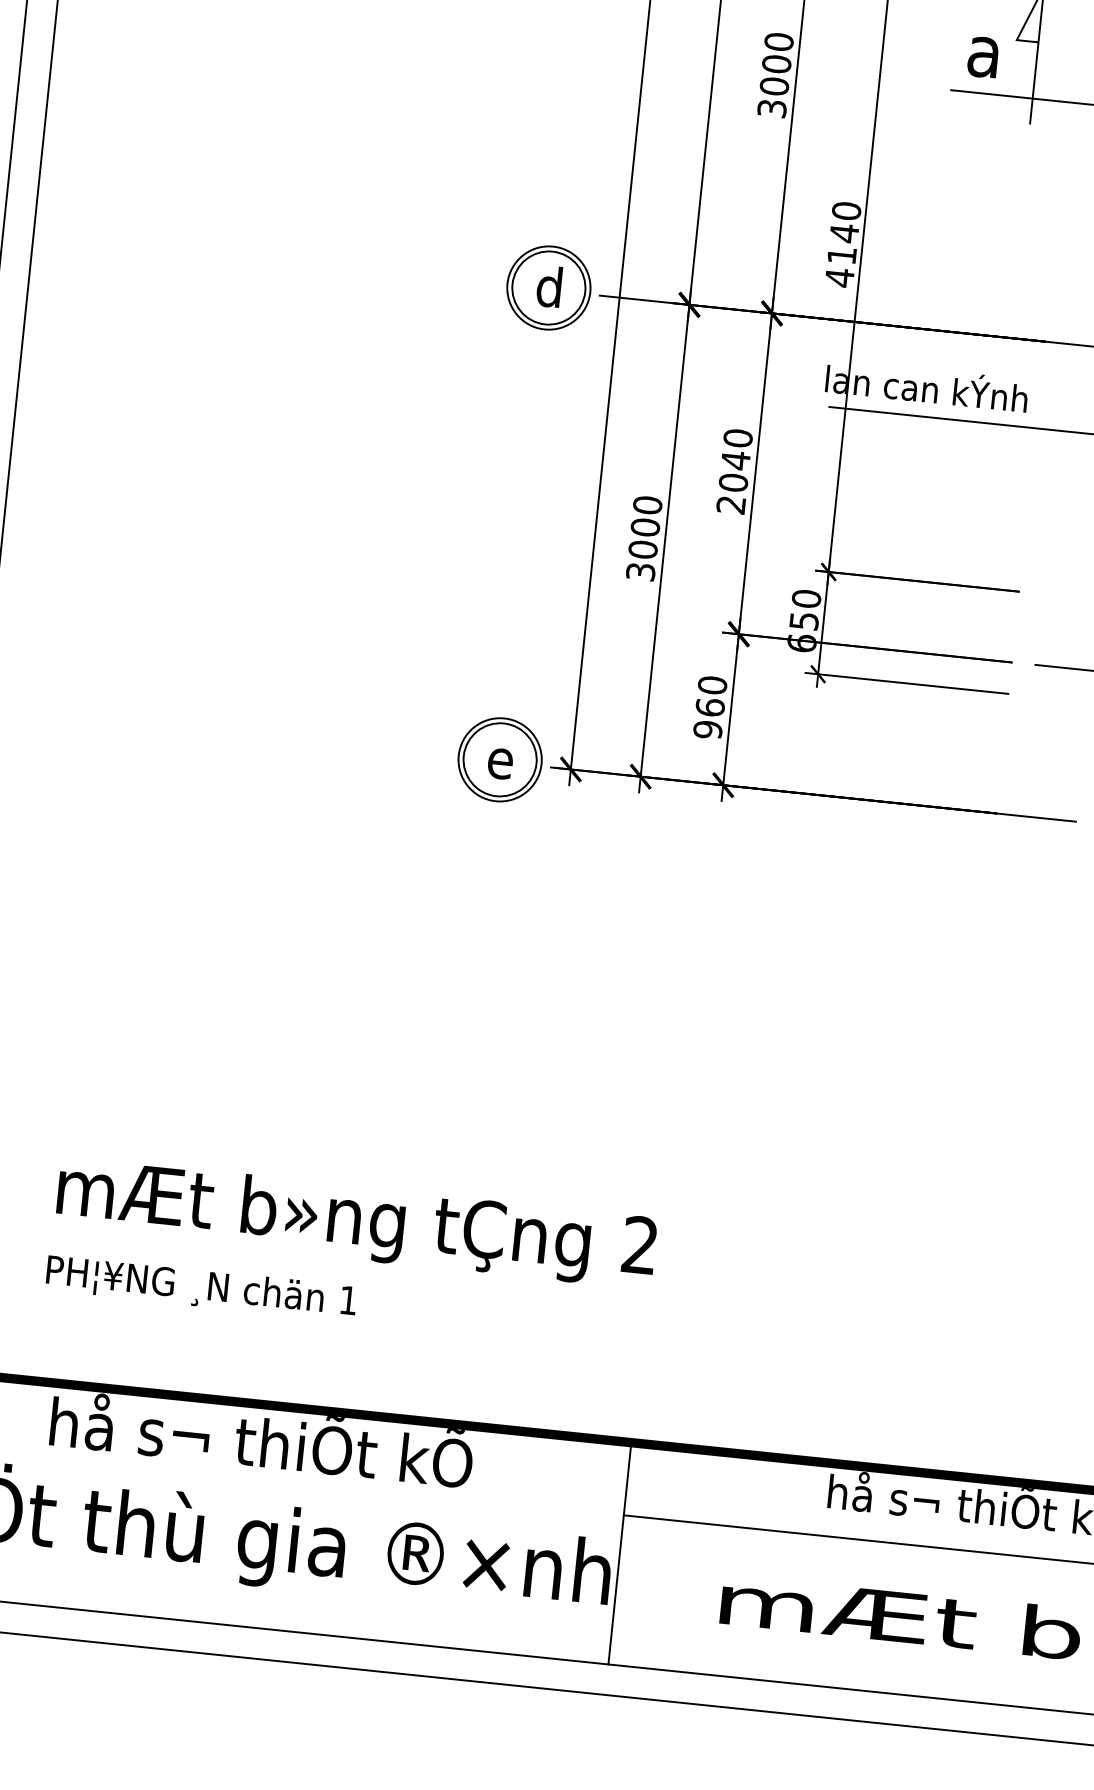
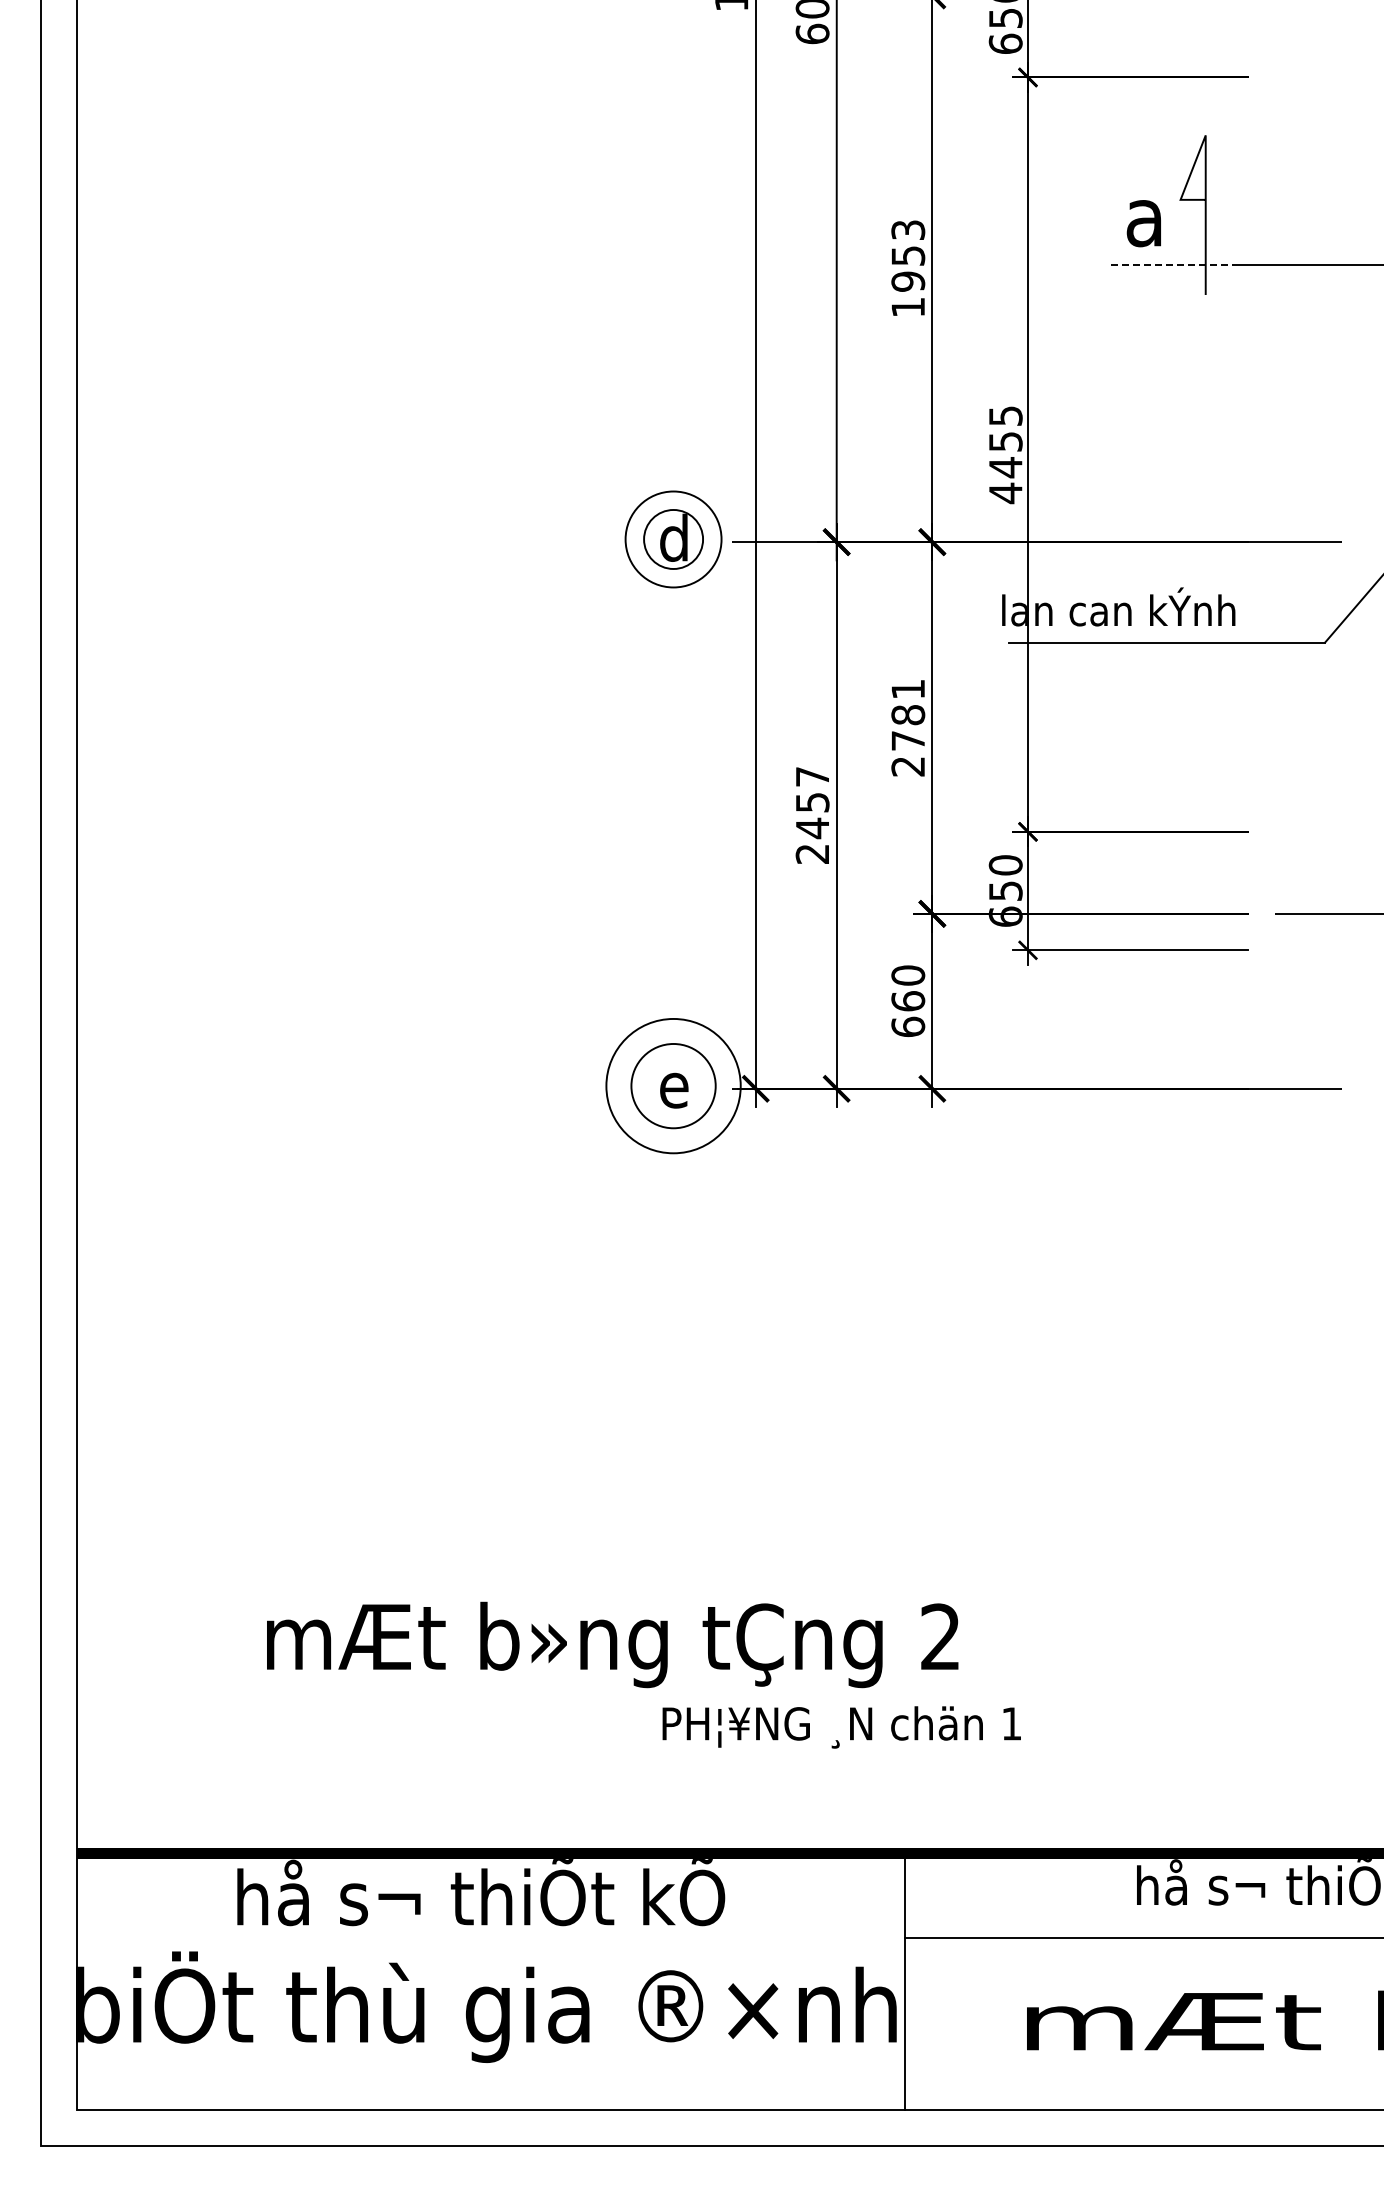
text: (775, 75) -> (908, 268), 3000 -> 1953
line: (1005, 96) -> (1174, 265), solid -> dashed
text: (844, 233) -> (1005, 441), 4140 -> 4455
circle: (548, 288) -> (673, 539), size x0.7
text: (736, 460) -> (908, 714), 2040 -> 2781
text: (644, 537) -> (812, 814), 3000 -> 2457
text: (708, 729) -> (908, 1026), 960 -> 660
circle: (500, 760) -> (673, 1086), size x1.4
text: (356, 1222) -> (612, 1644), moved
text: (201, 1288) -> (841, 1727), moved

